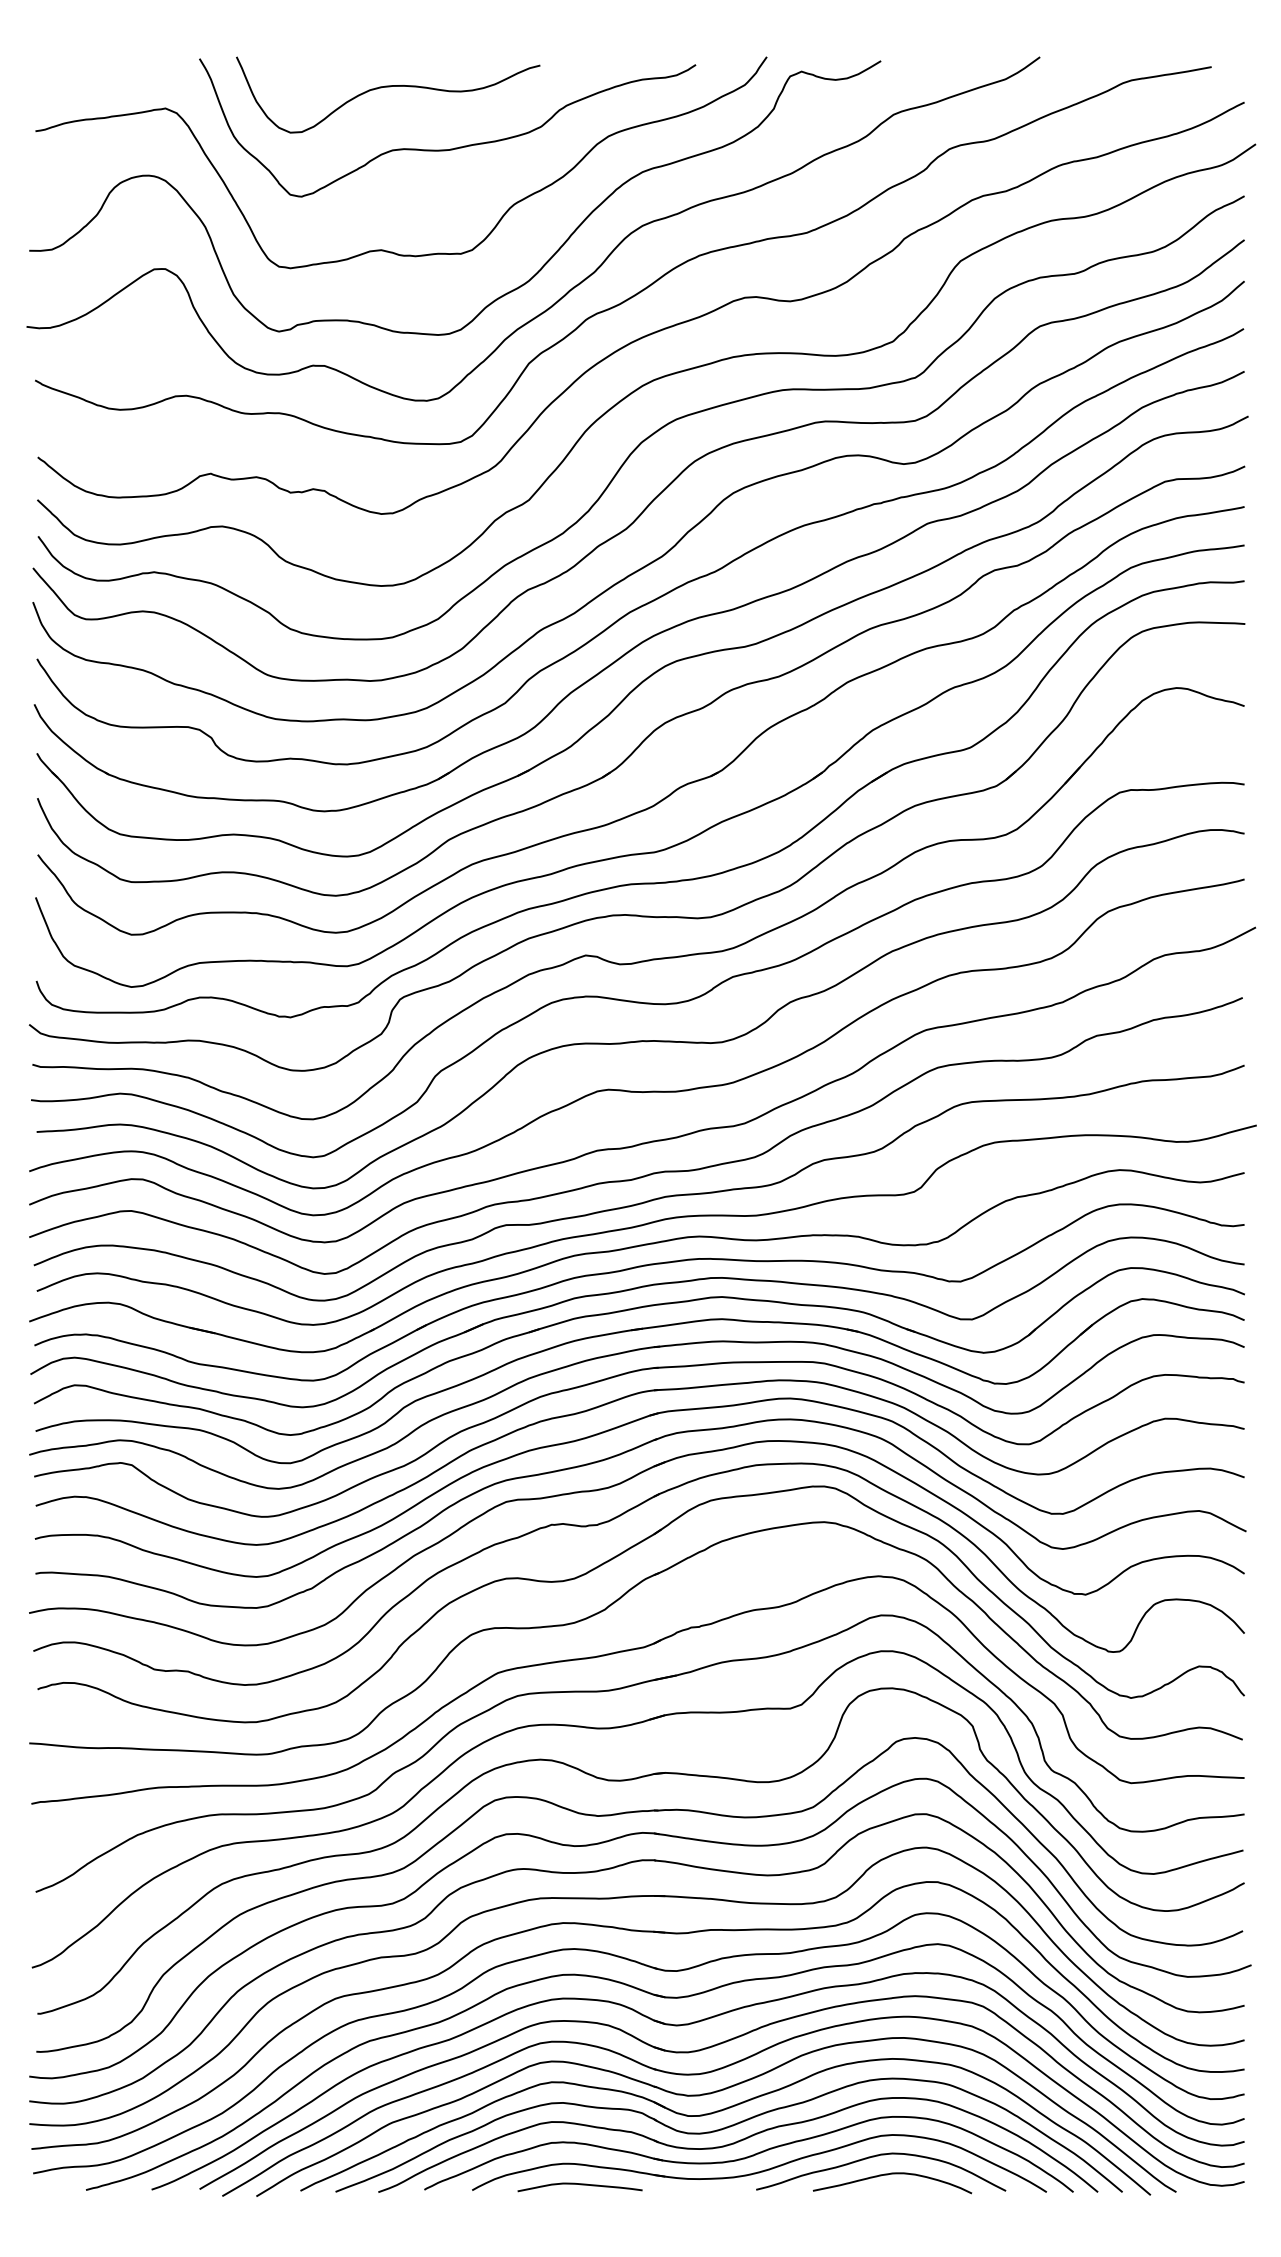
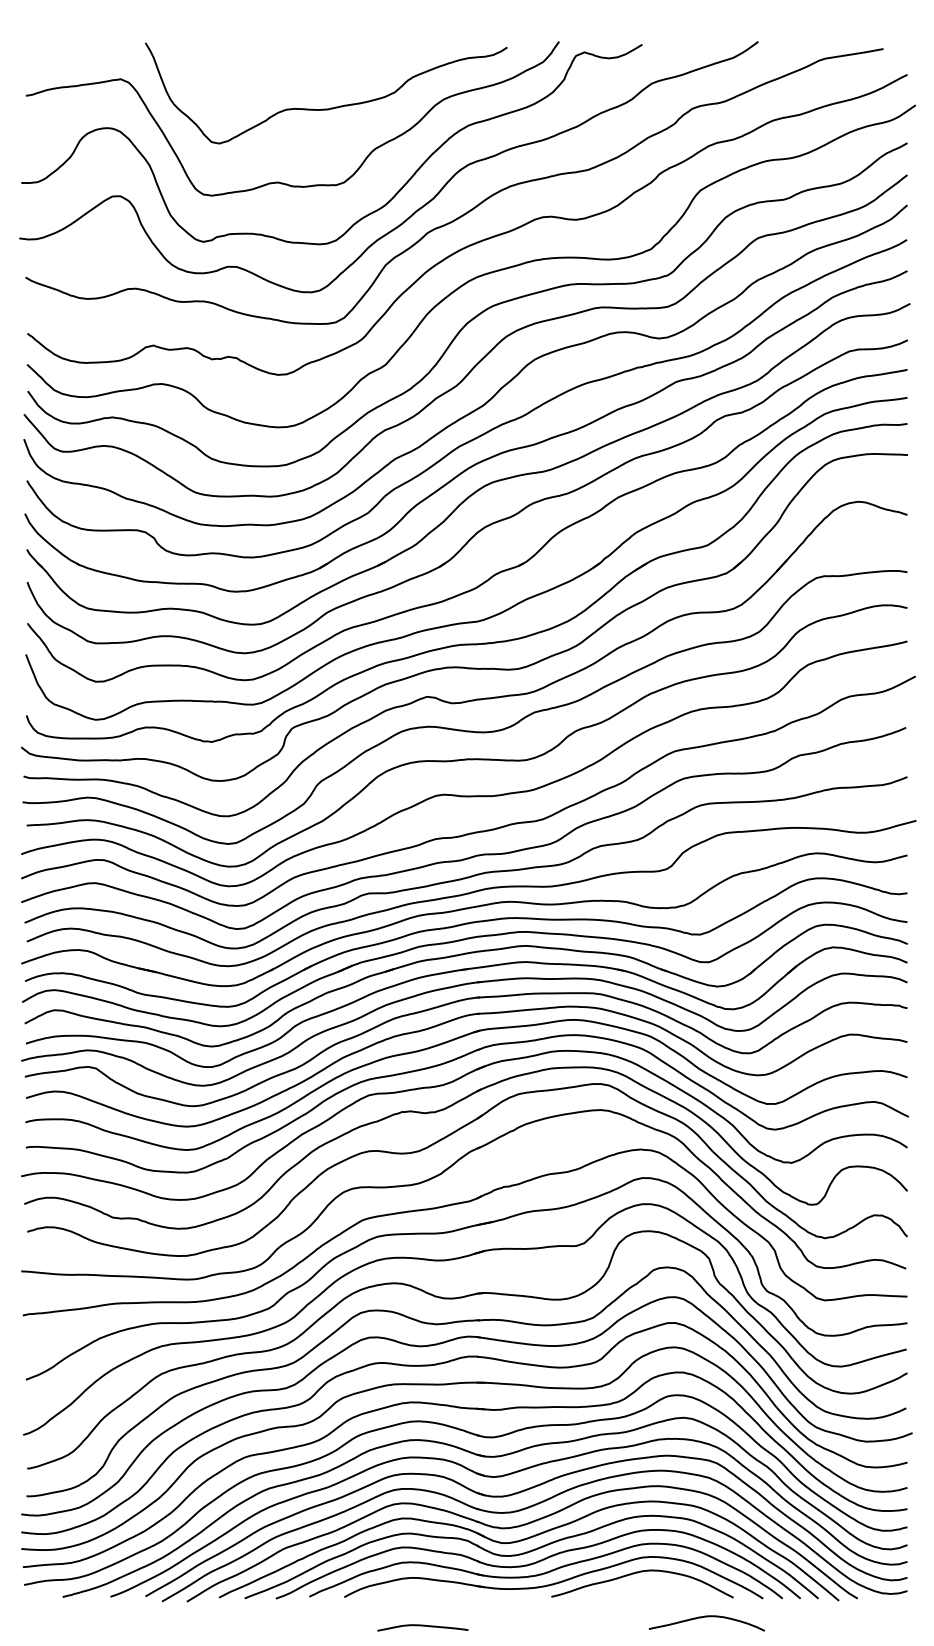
curve: (388, 87) -> (283, 63), removed
curve: (888, 2175) -> (703, 1617), moved
curve: (580, 2185) -> (423, 1626), moved

